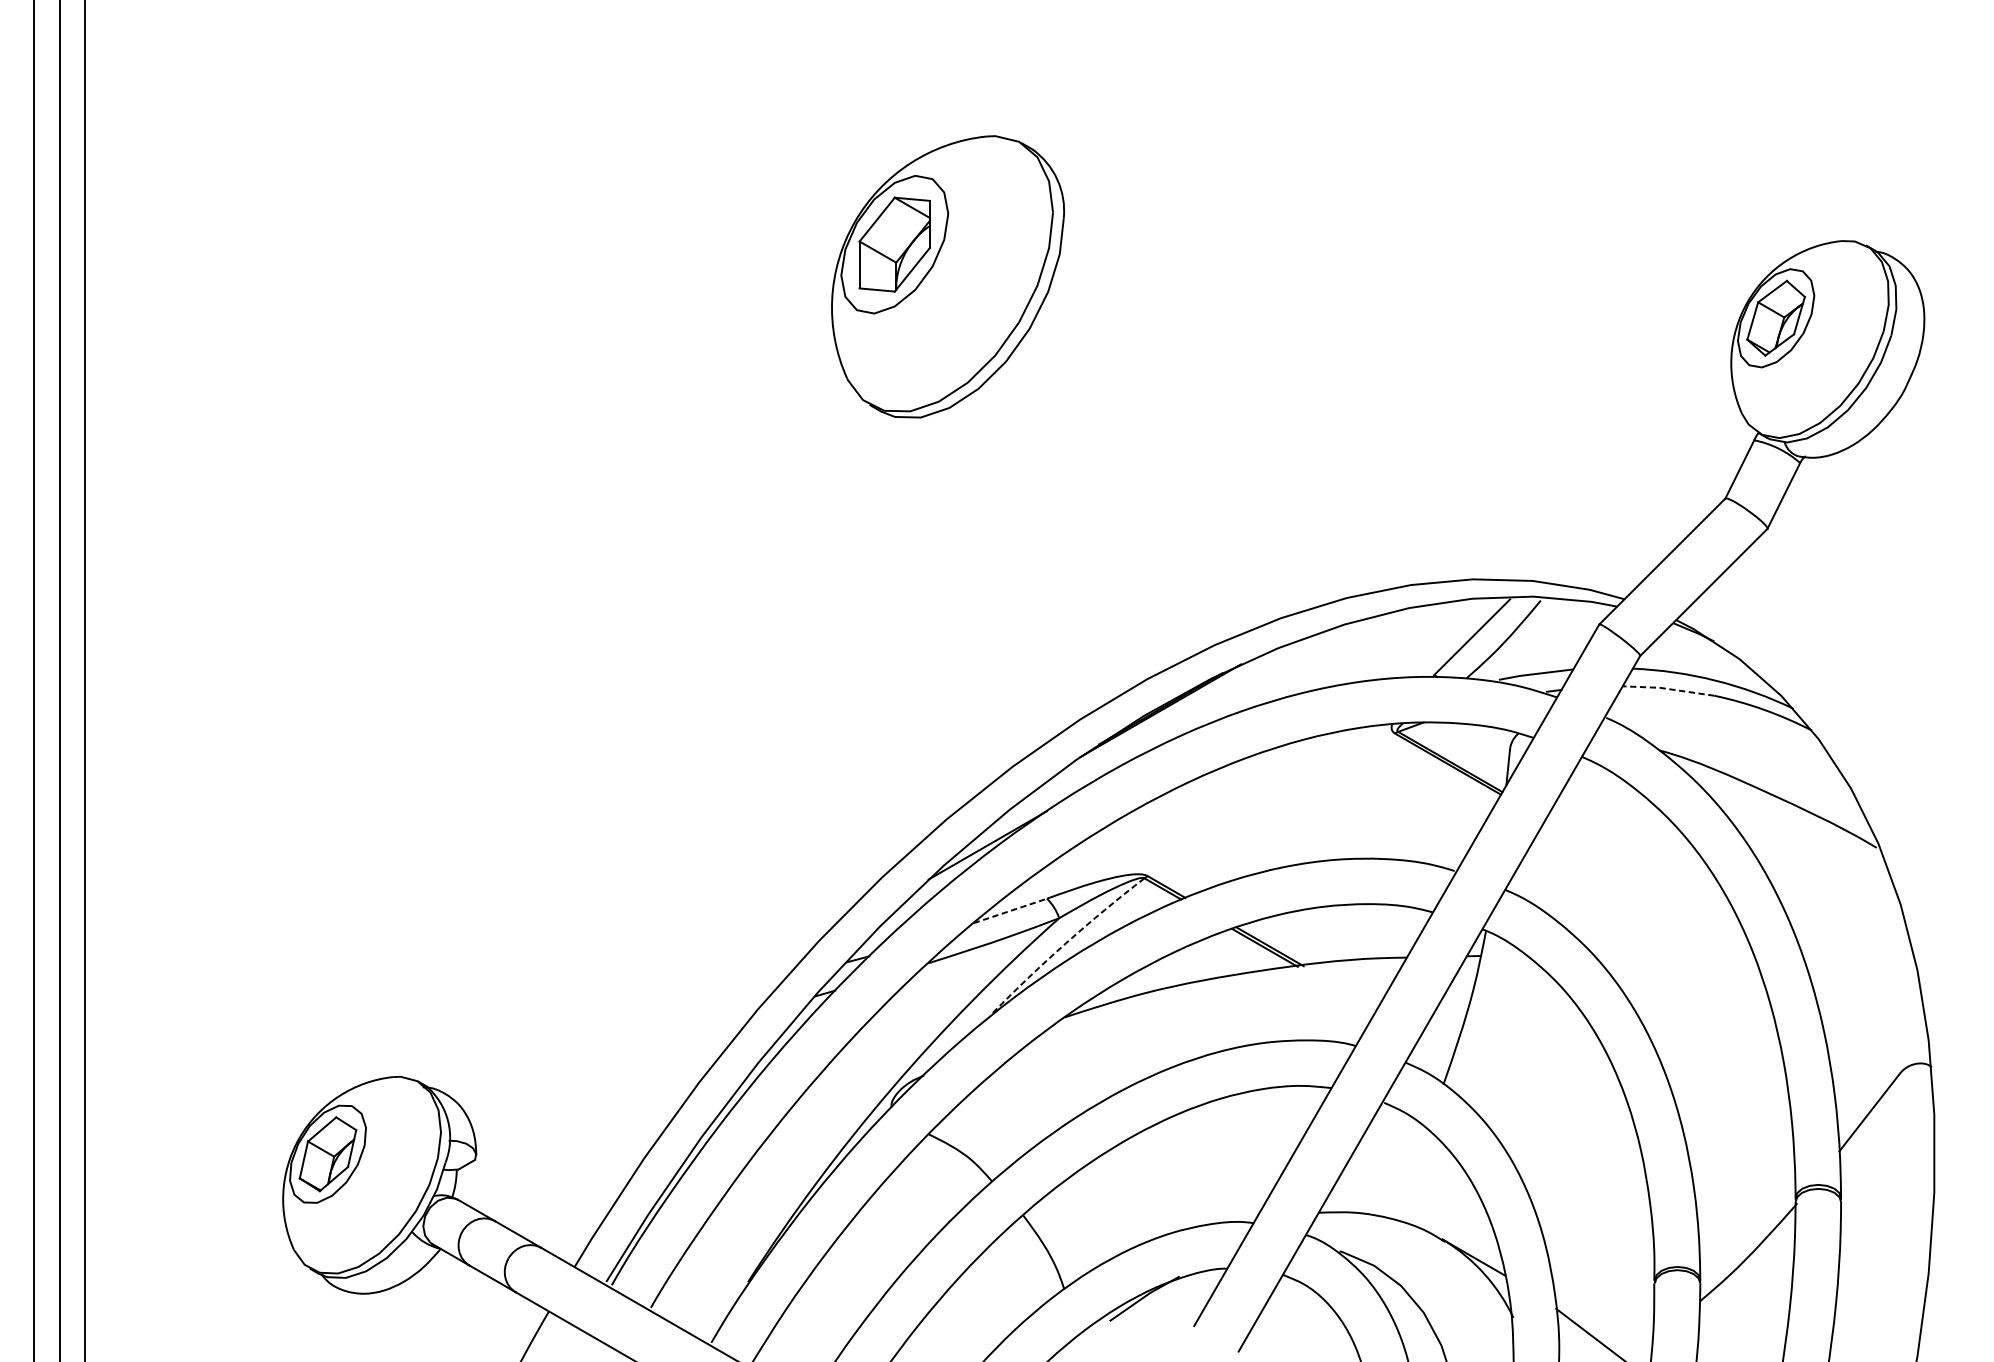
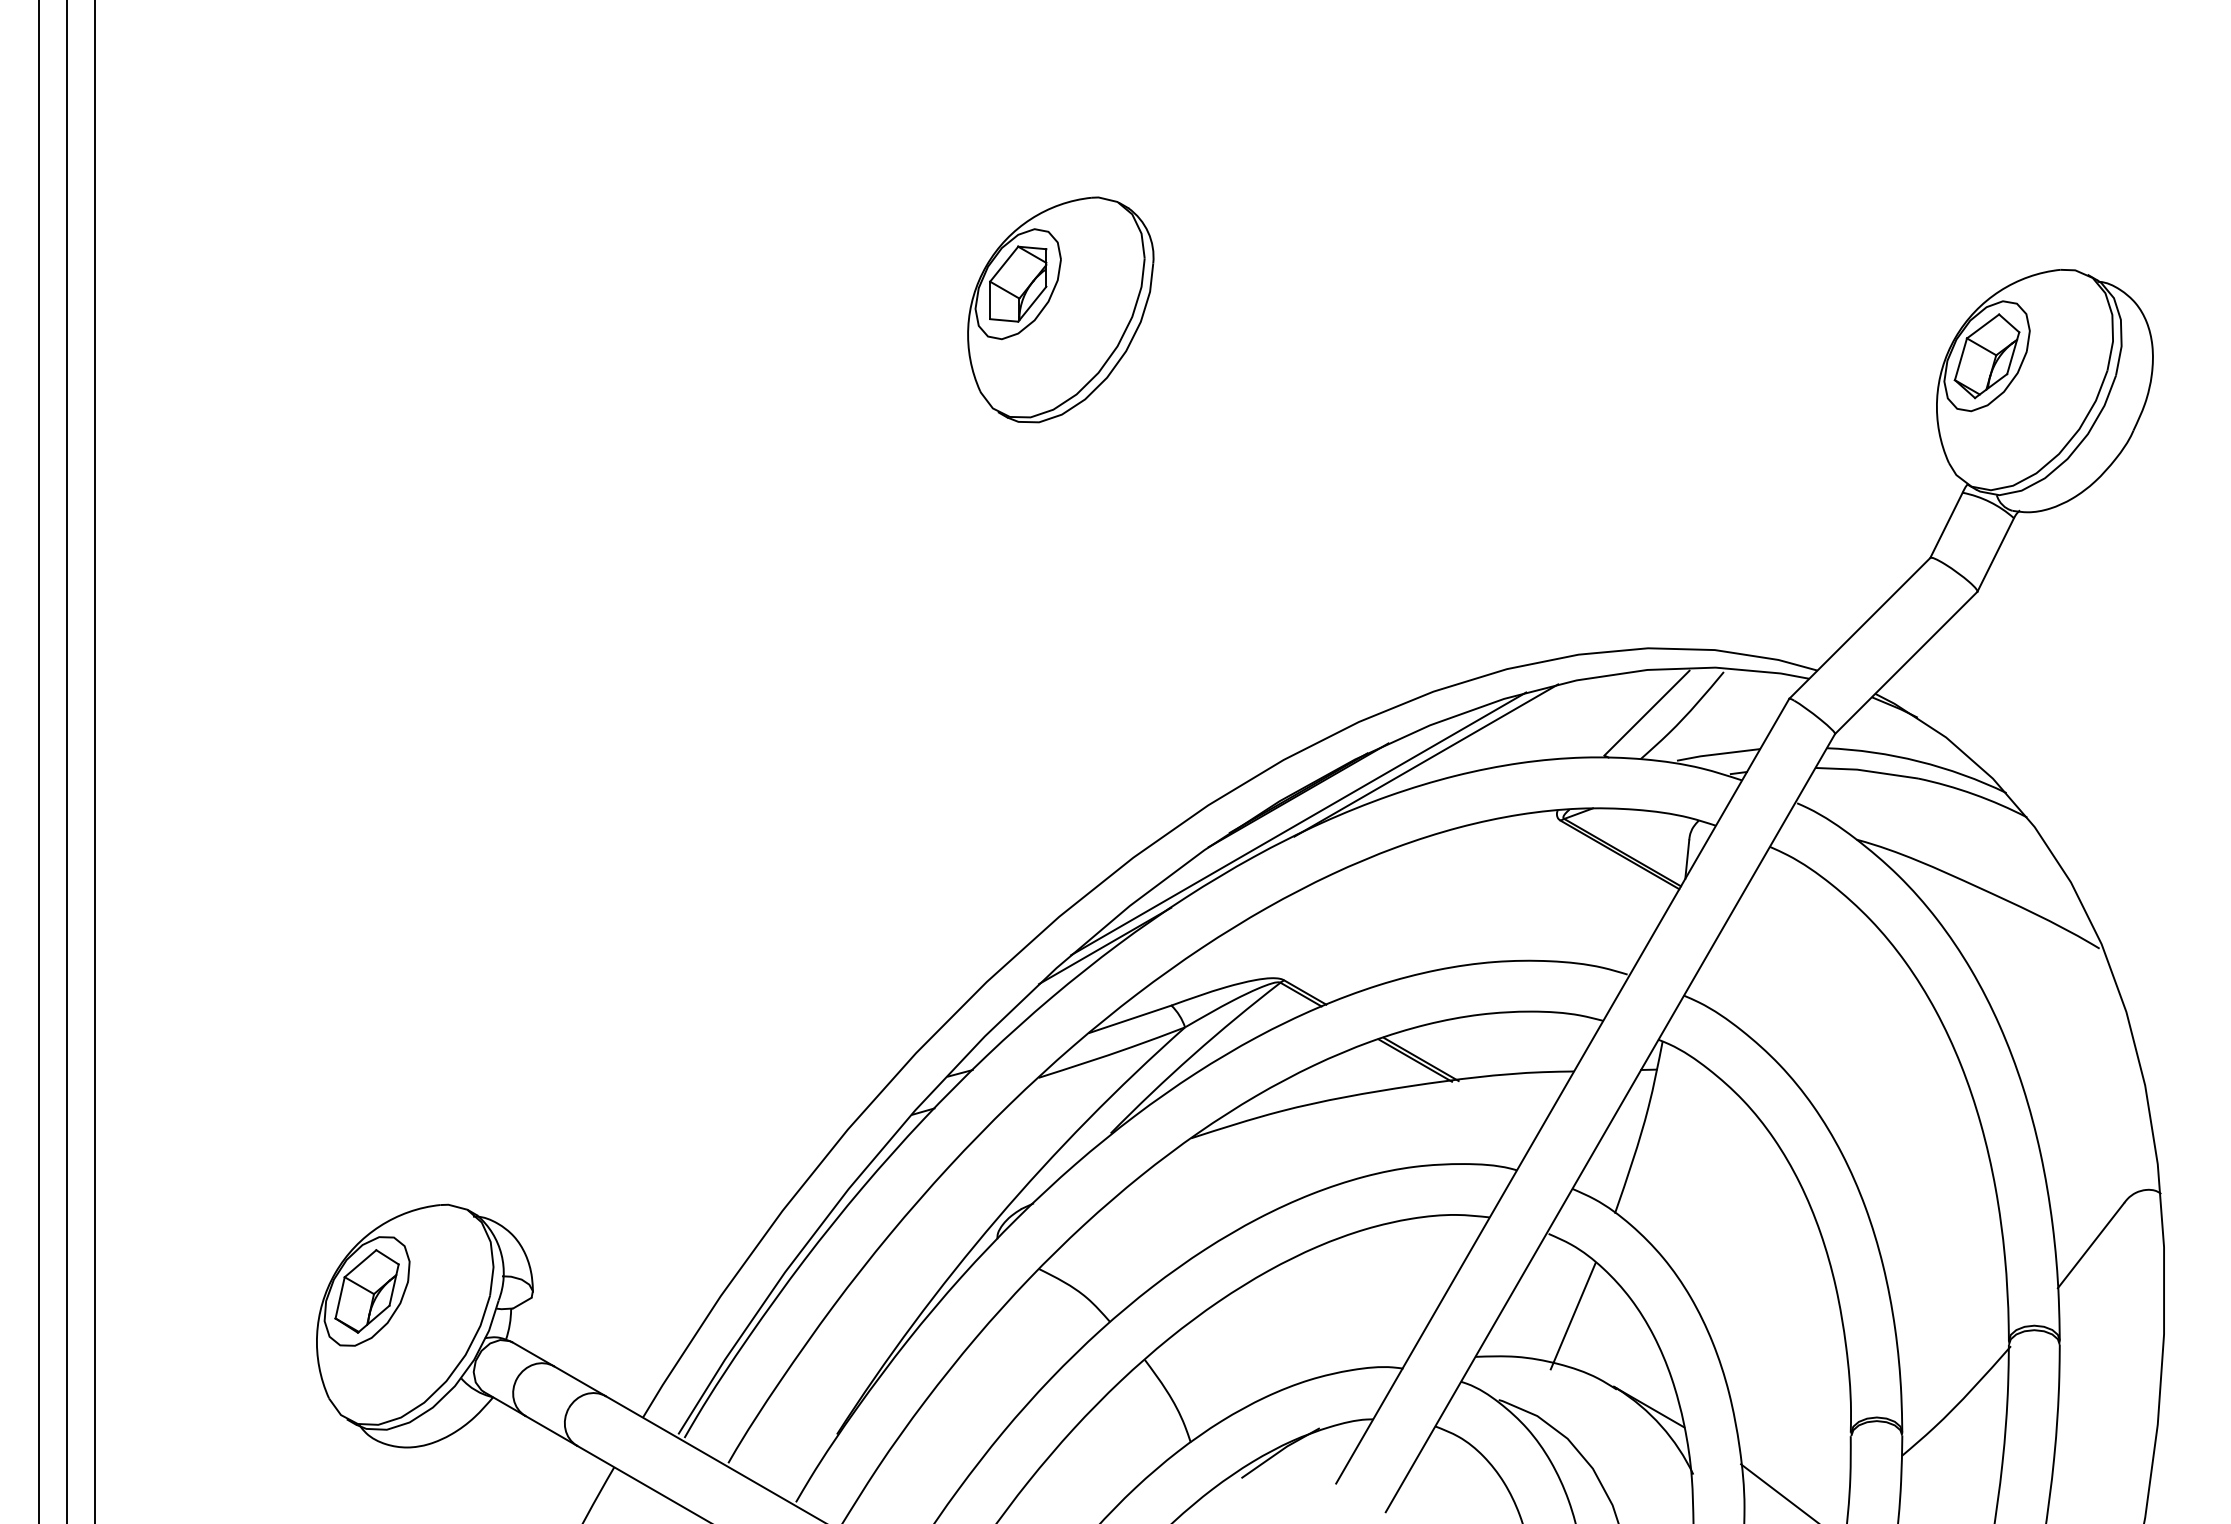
part: (947, 276) -> (1060, 309), size x0.71
line: (1275, 679) -> (1426, 760), added
line: (1668, 688) -> (1866, 770), dashed -> solid
line: (1160, 735) -> (1298, 823), added
line: (1010, 911) -> (1130, 1019), dashed -> solid
arc: (1066, 943) -> (1193, 1055), dashed -> solid
line: (1405, 1175) -> (1572, 1315), added

